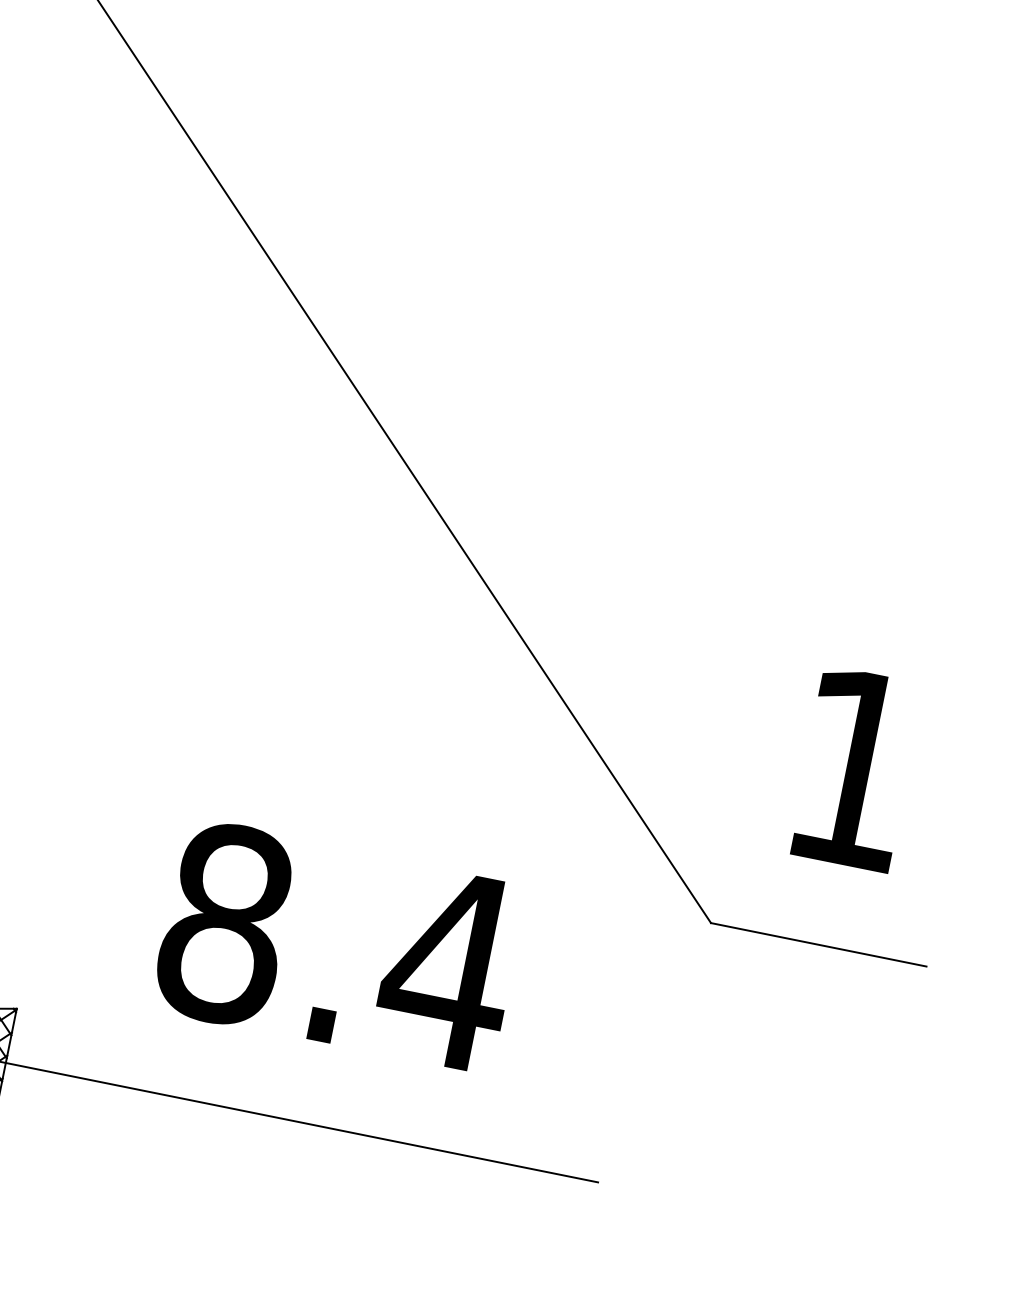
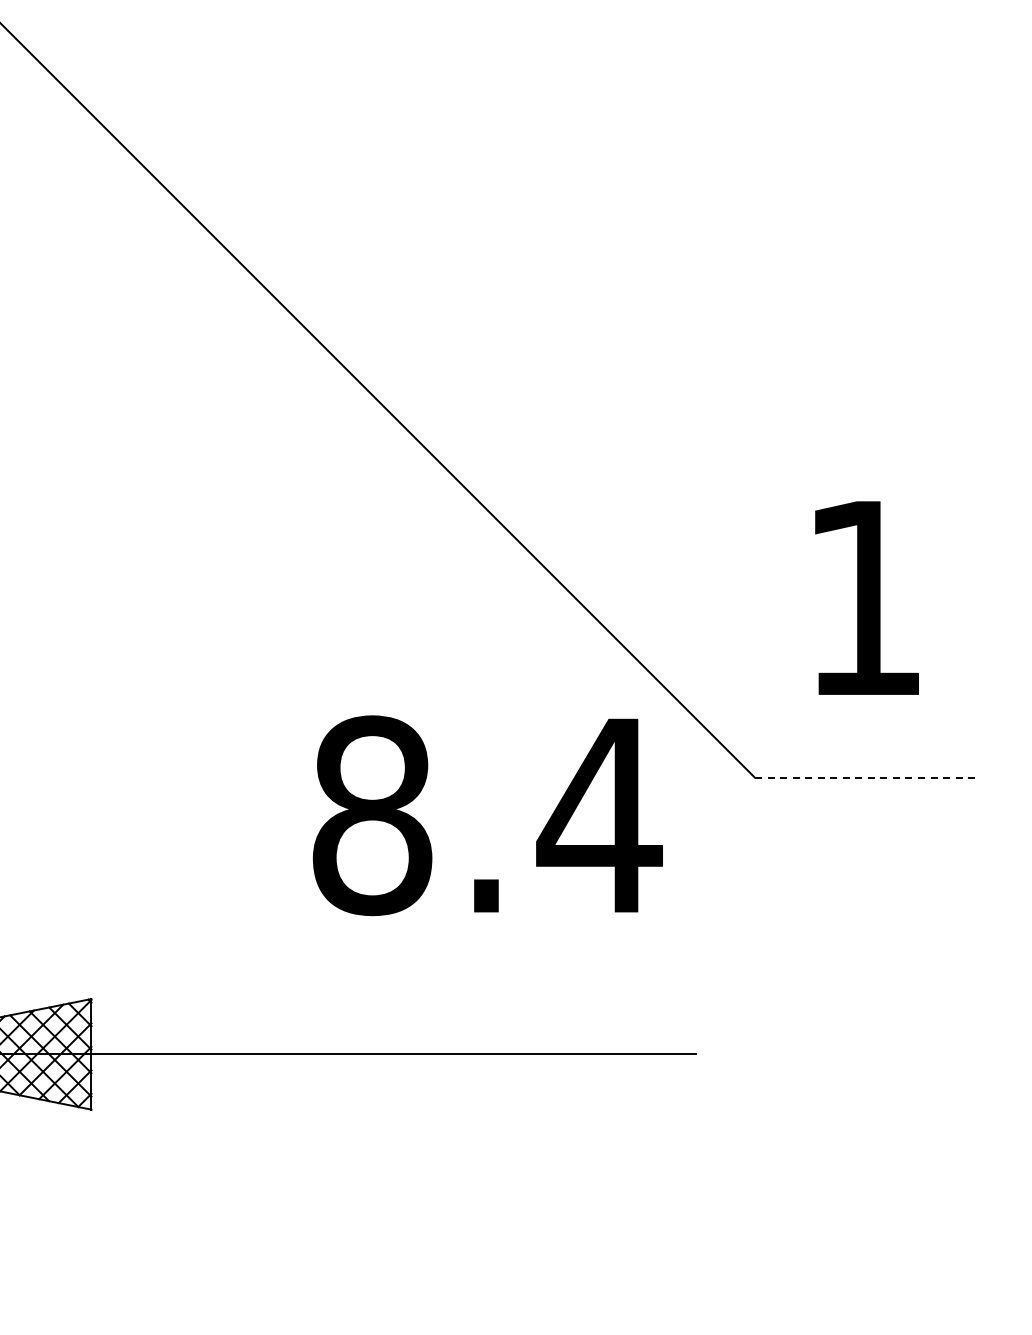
line: (818, 944) -> (864, 777), solid -> dashed
text: (338, 946) -> (487, 815), moved

